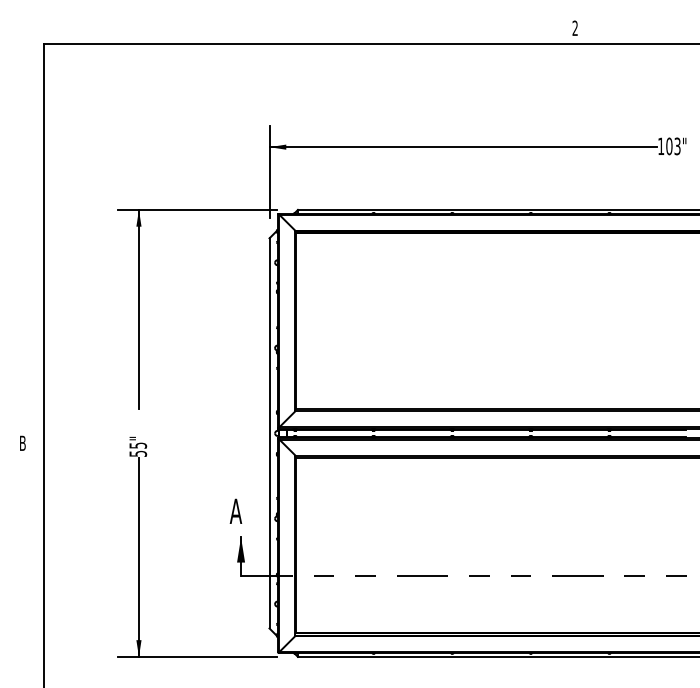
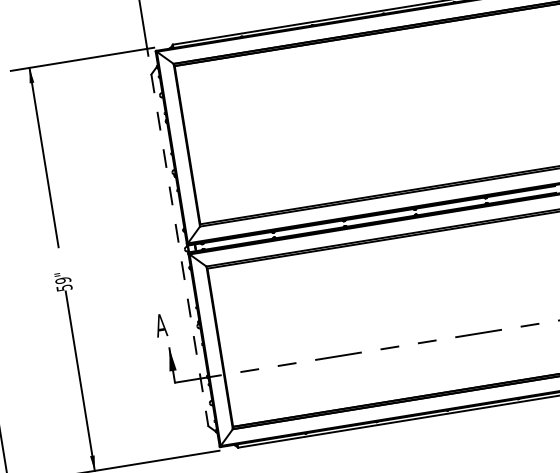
line: (269, 433) -> (179, 250), solid -> dashed
text: (137, 445) -> (62, 280), 55" -> 59"

